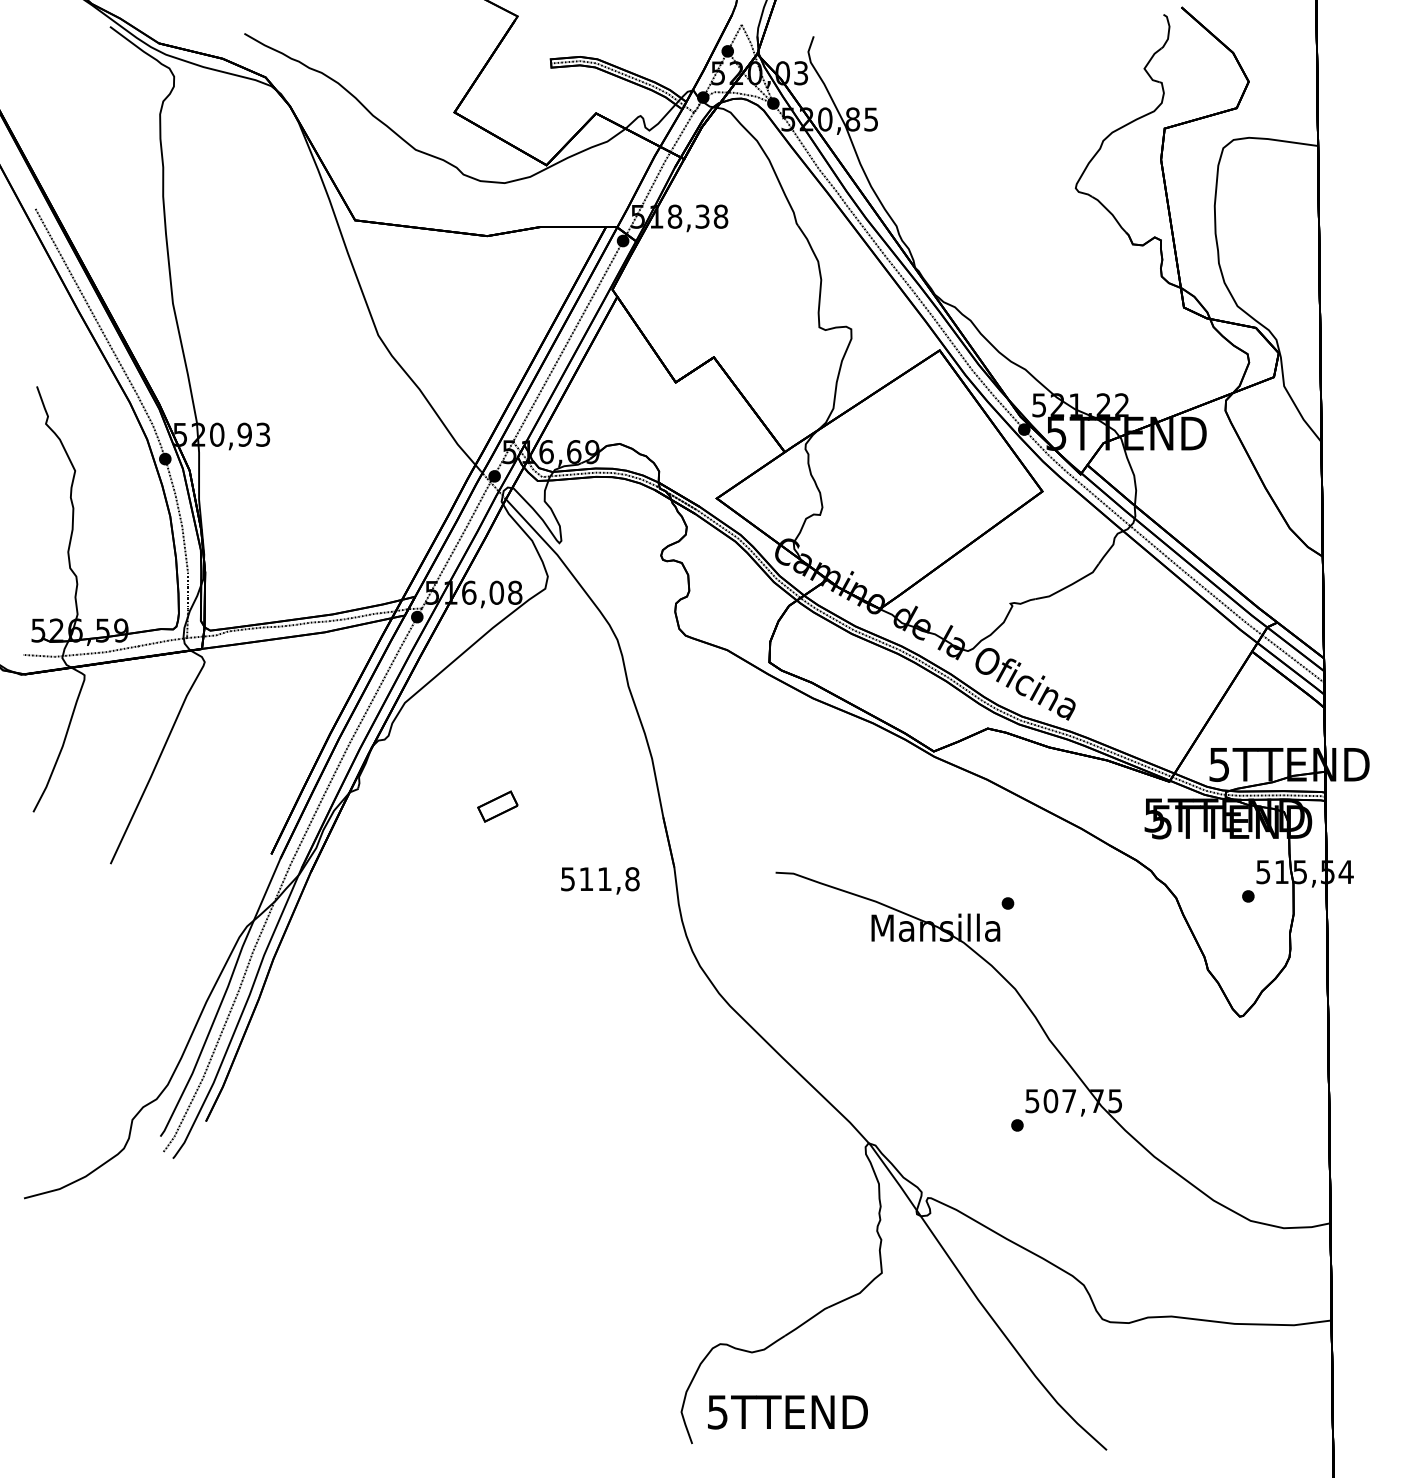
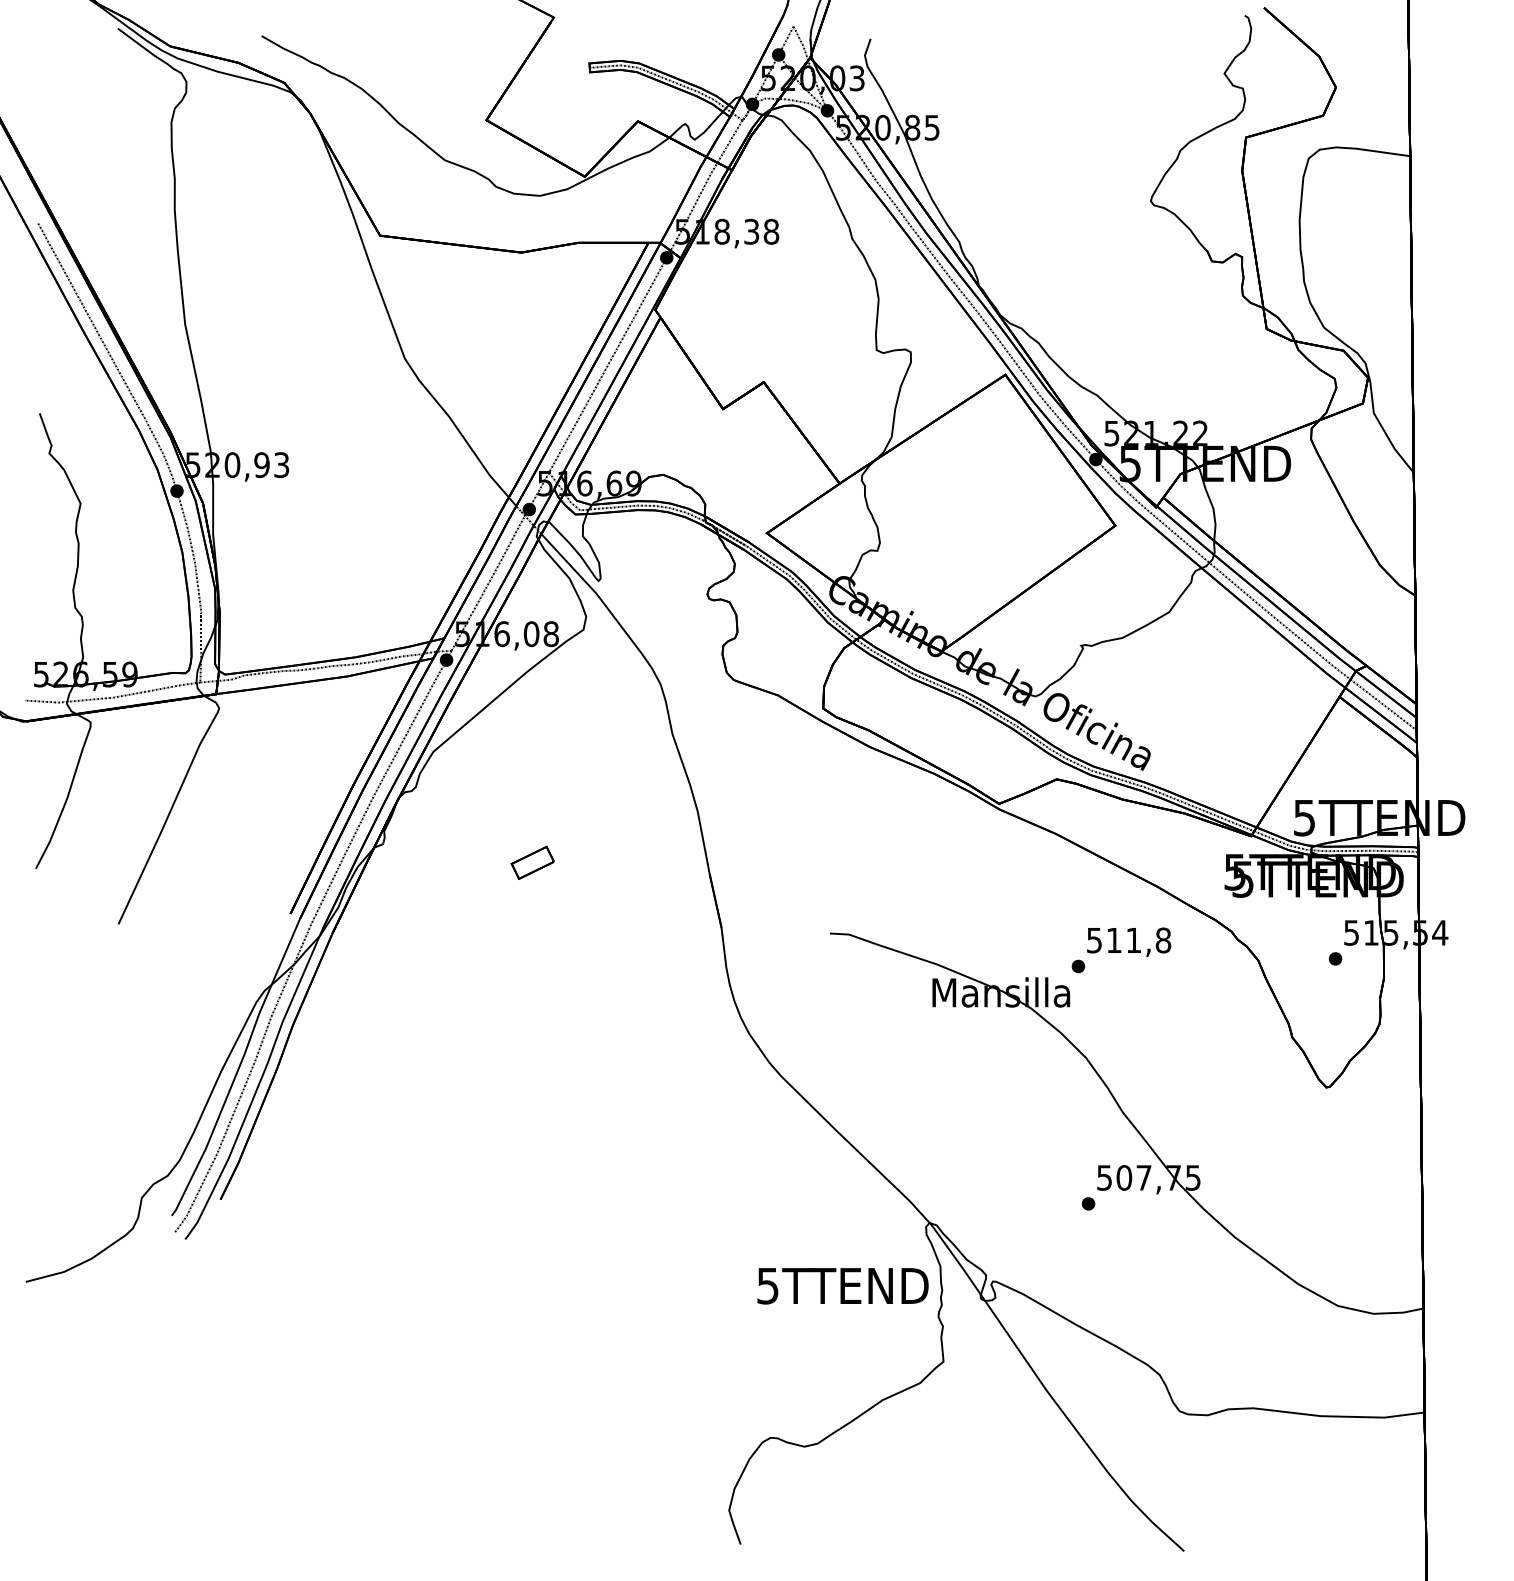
text: (600, 880) -> (1129, 941), moved
text: (787, 1412) -> (842, 1286), moved

